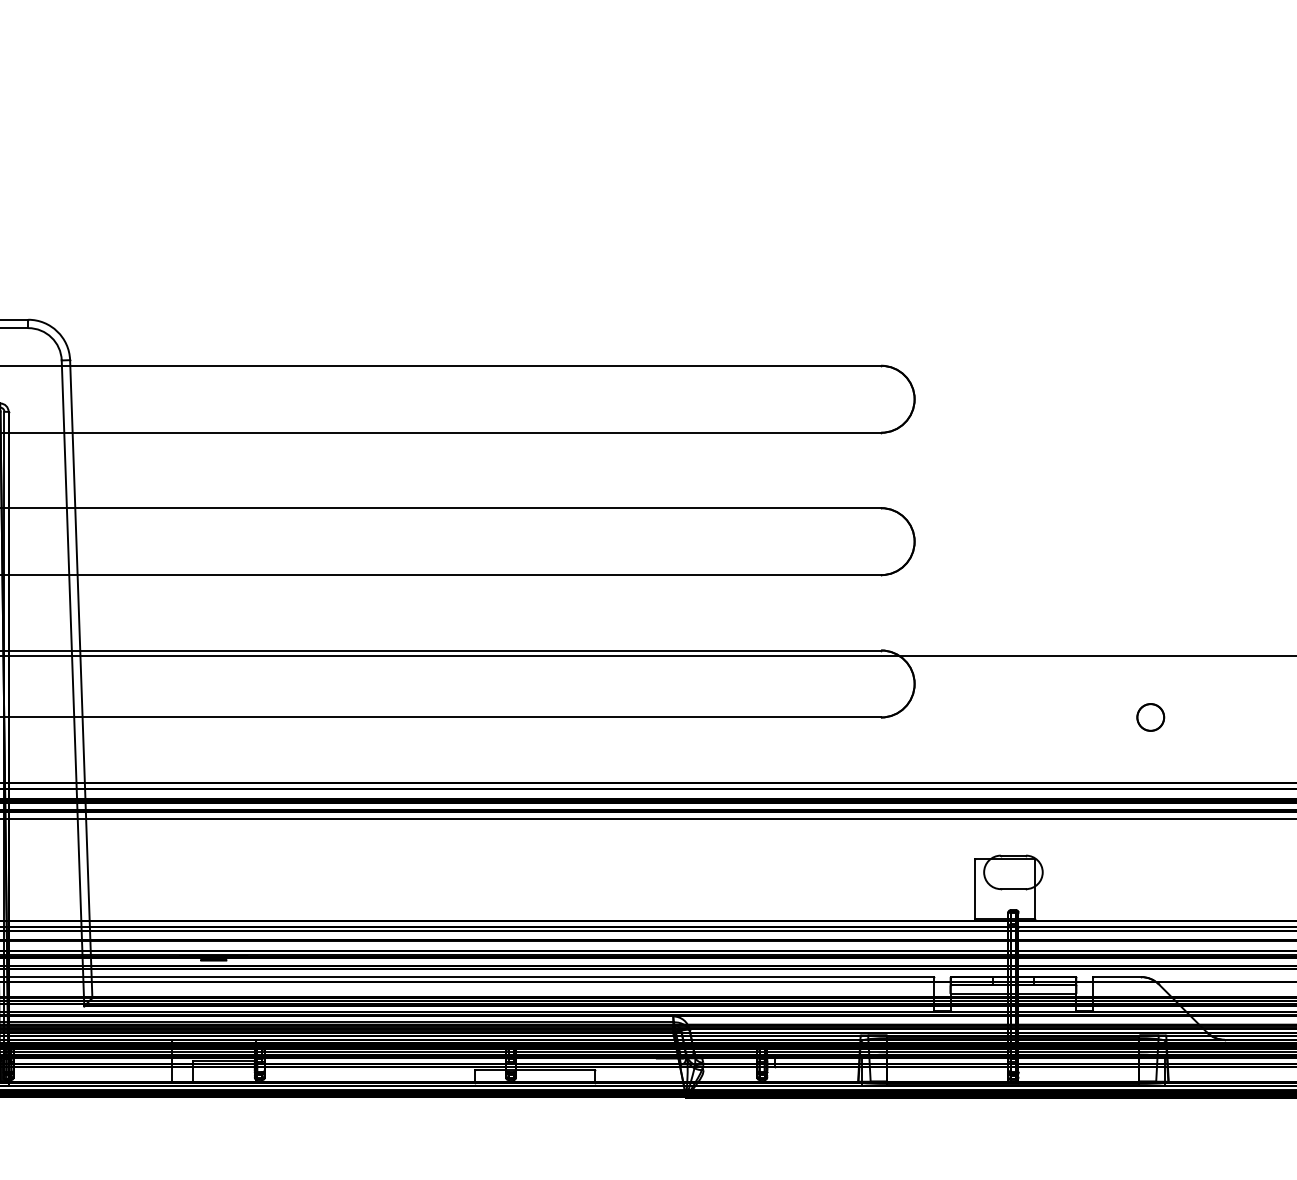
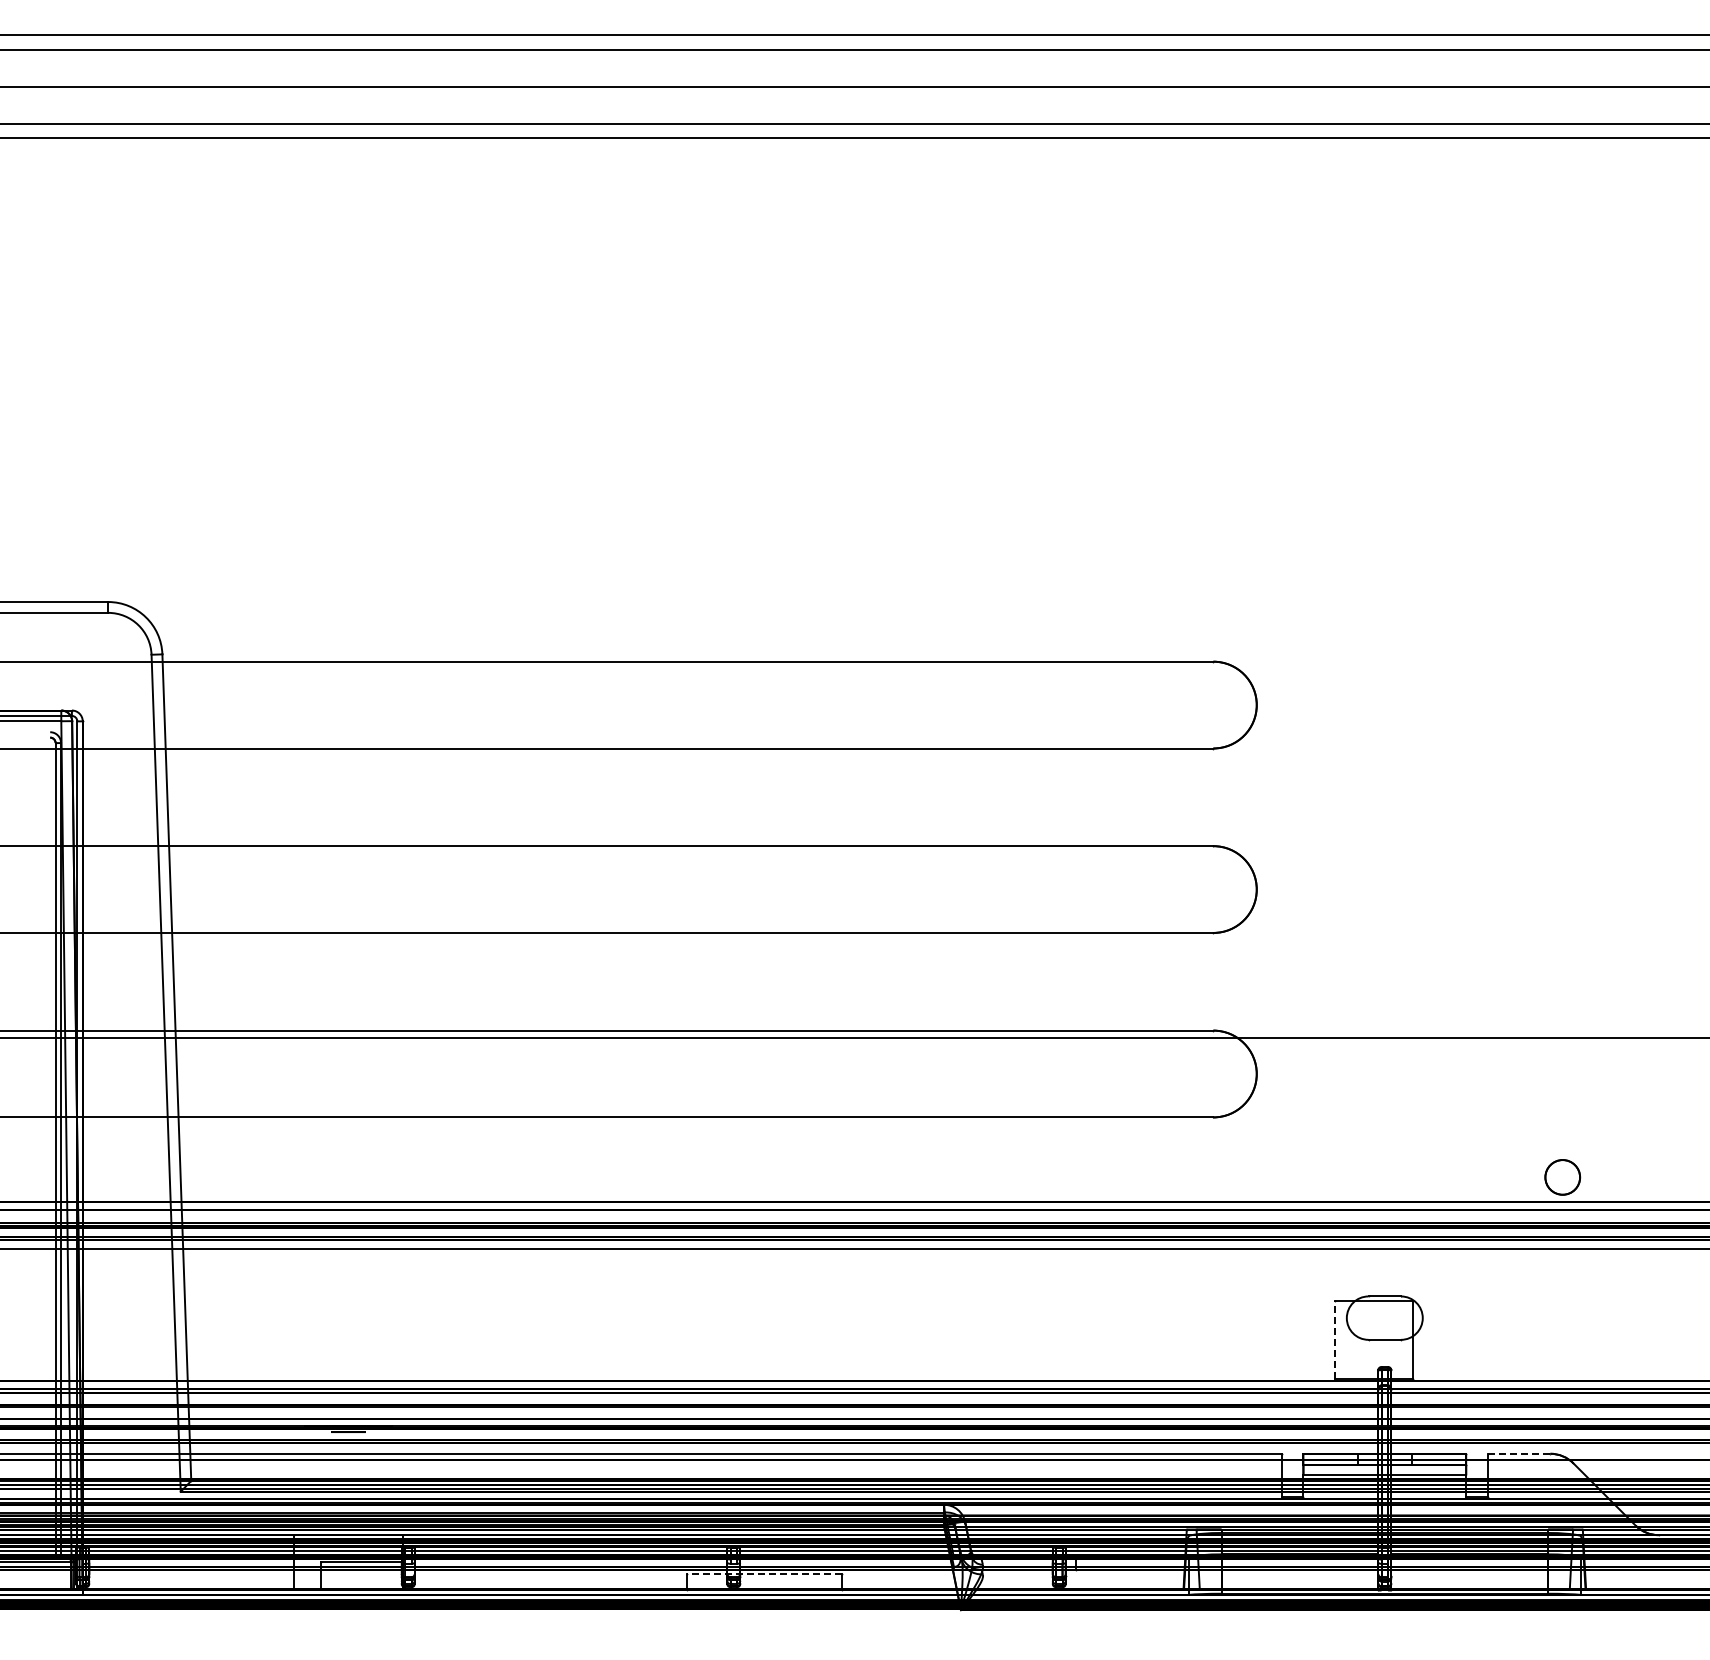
part: (1150, 717) -> (1562, 1177), moved
line: (974, 888) -> (1334, 1339), solid -> dashed
line: (1116, 976) -> (1518, 1453), solid -> dashed
line: (534, 1070) -> (764, 1574), solid -> dashed

